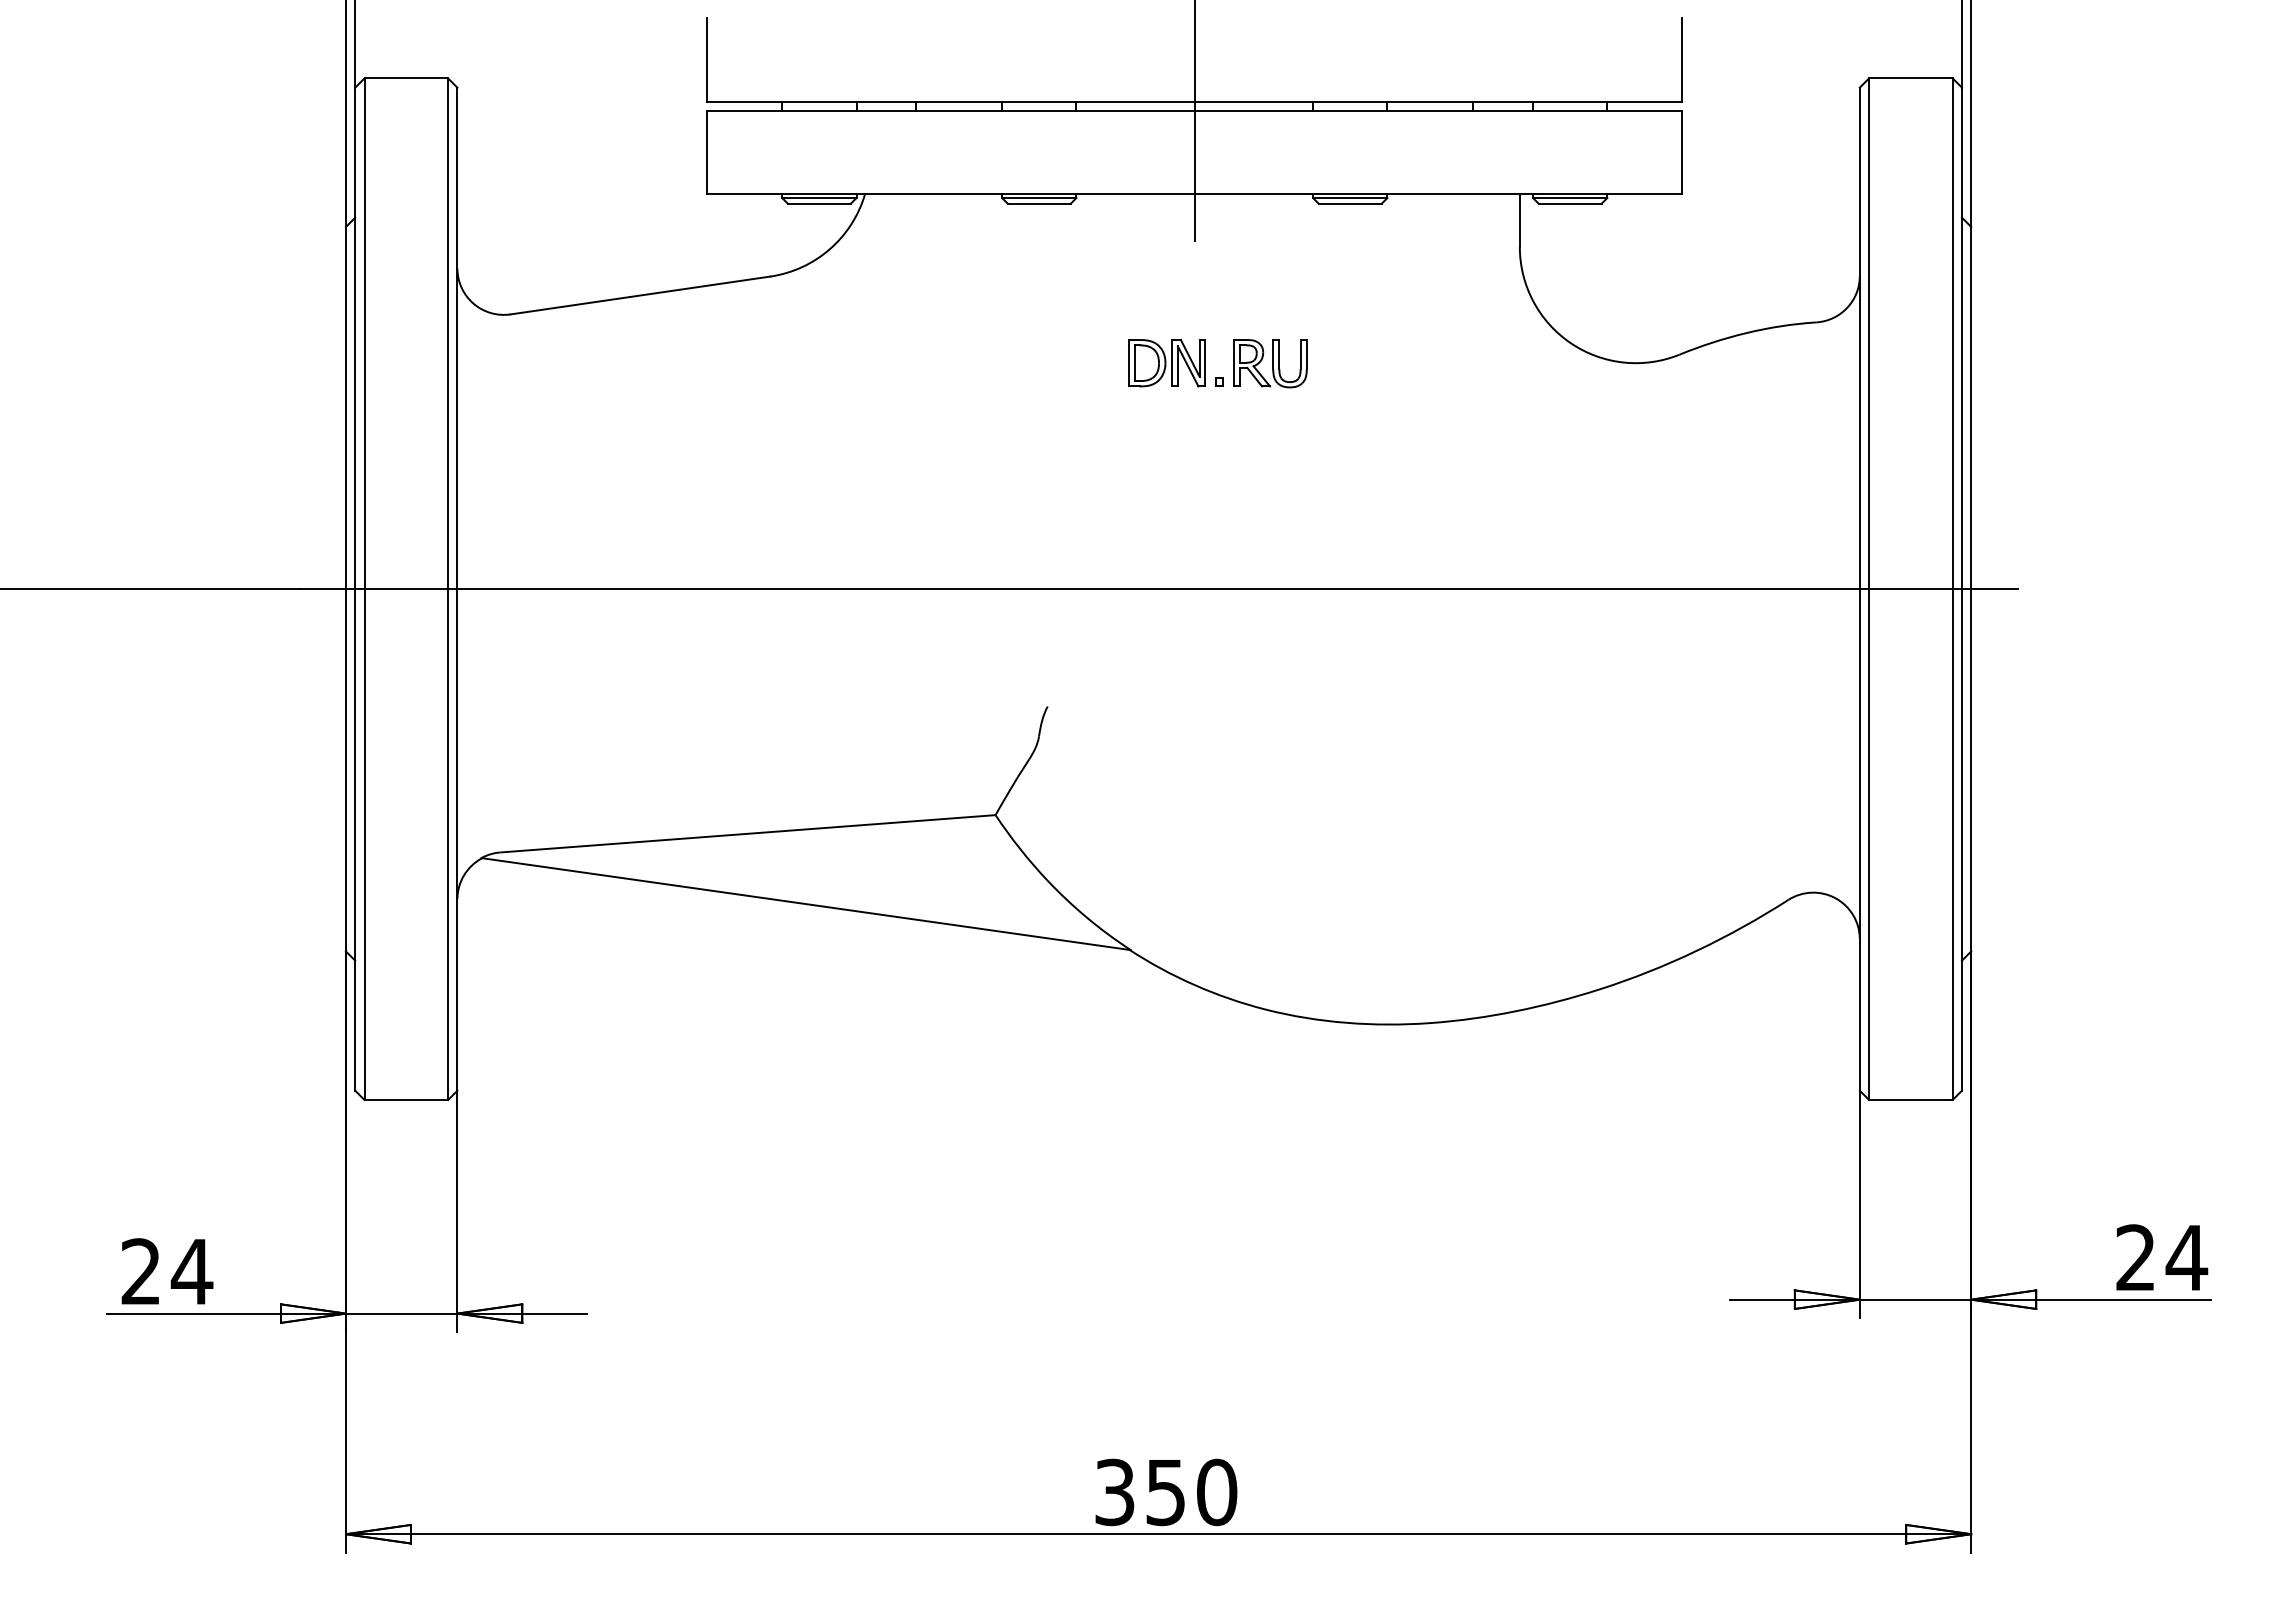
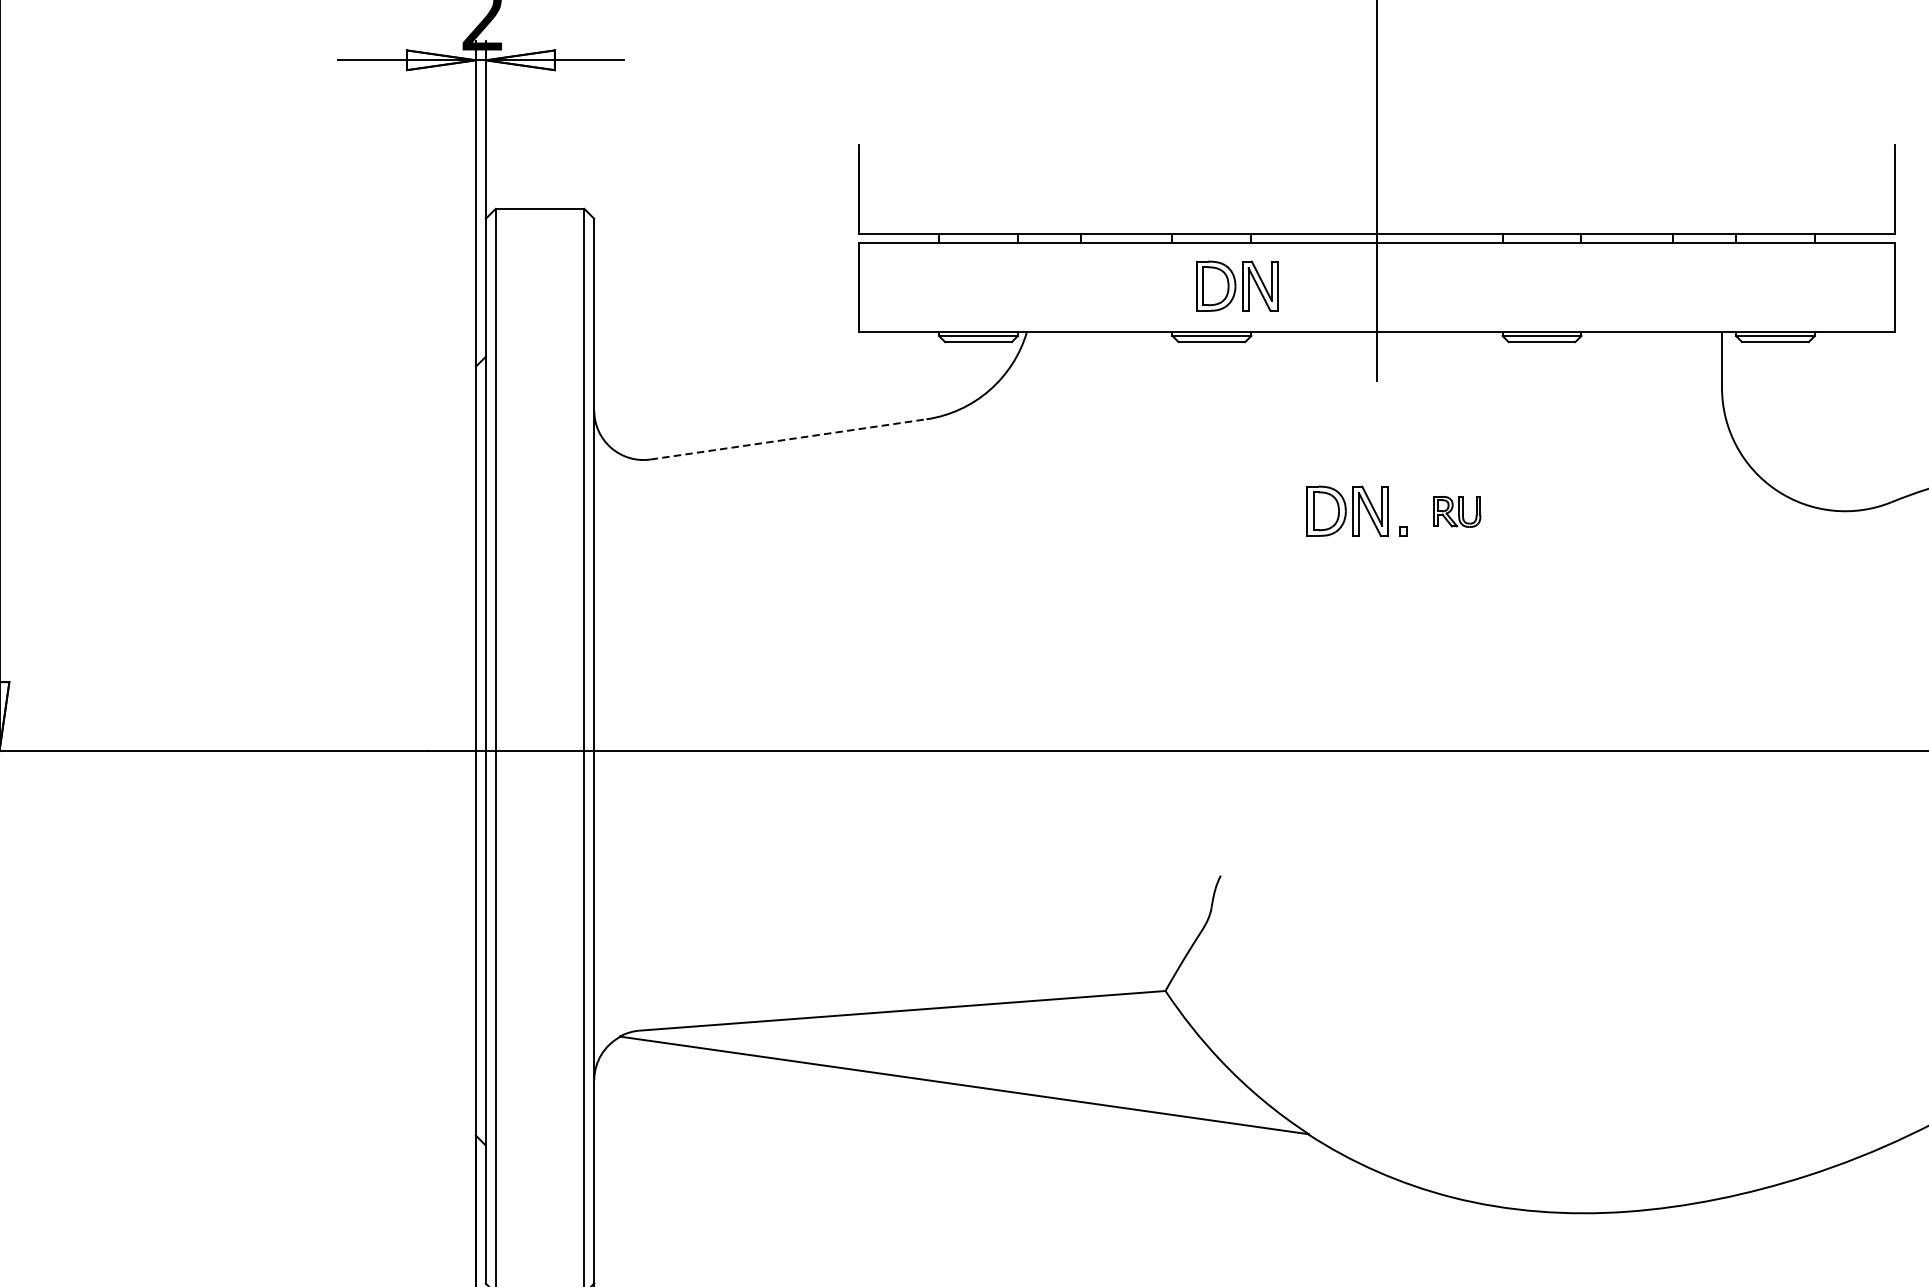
part: (1062, 151) -> (1236, 286), added
line: (640, 295) -> (788, 439), solid -> dashed
part: (1270, 363) -> (1457, 511), size x0.6

